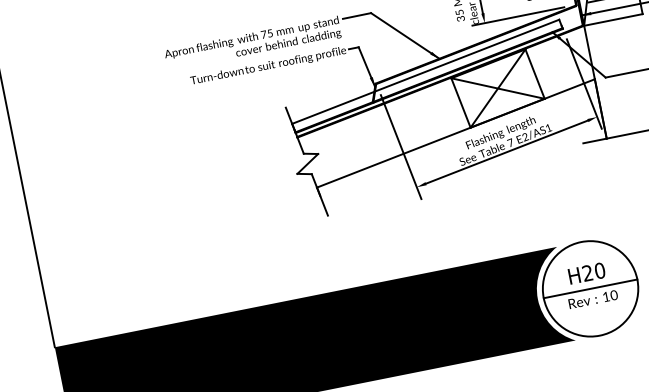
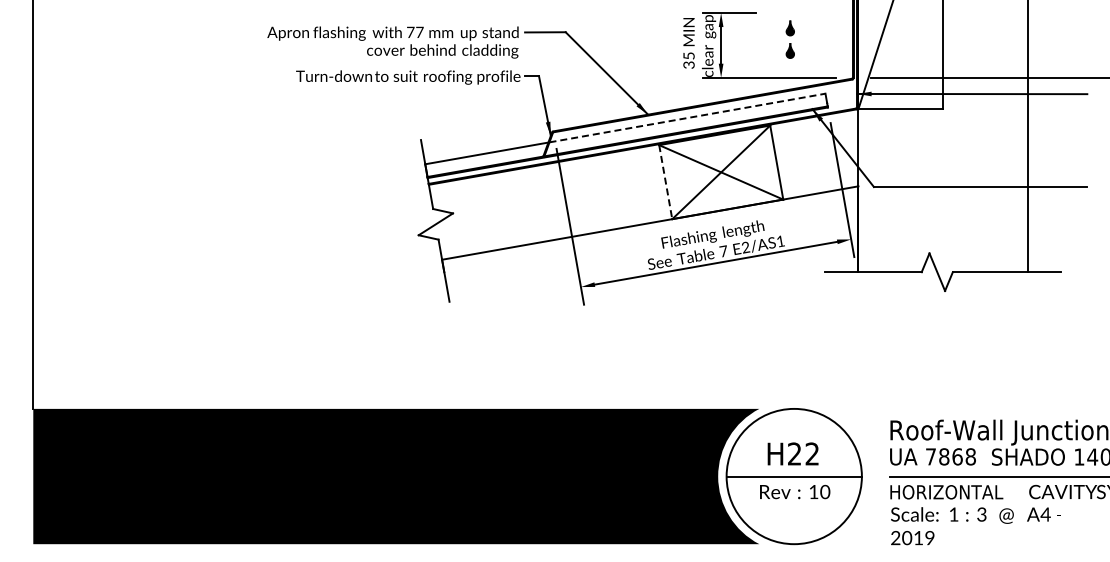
text: (269, 33) -> (419, 32), 75 -> 77
line: (467, 55) -> (687, 117), solid -> dashed
line: (460, 103) -> (665, 182), solid -> dashed
text: (600, 270) -> (812, 453), H20 -> H22

